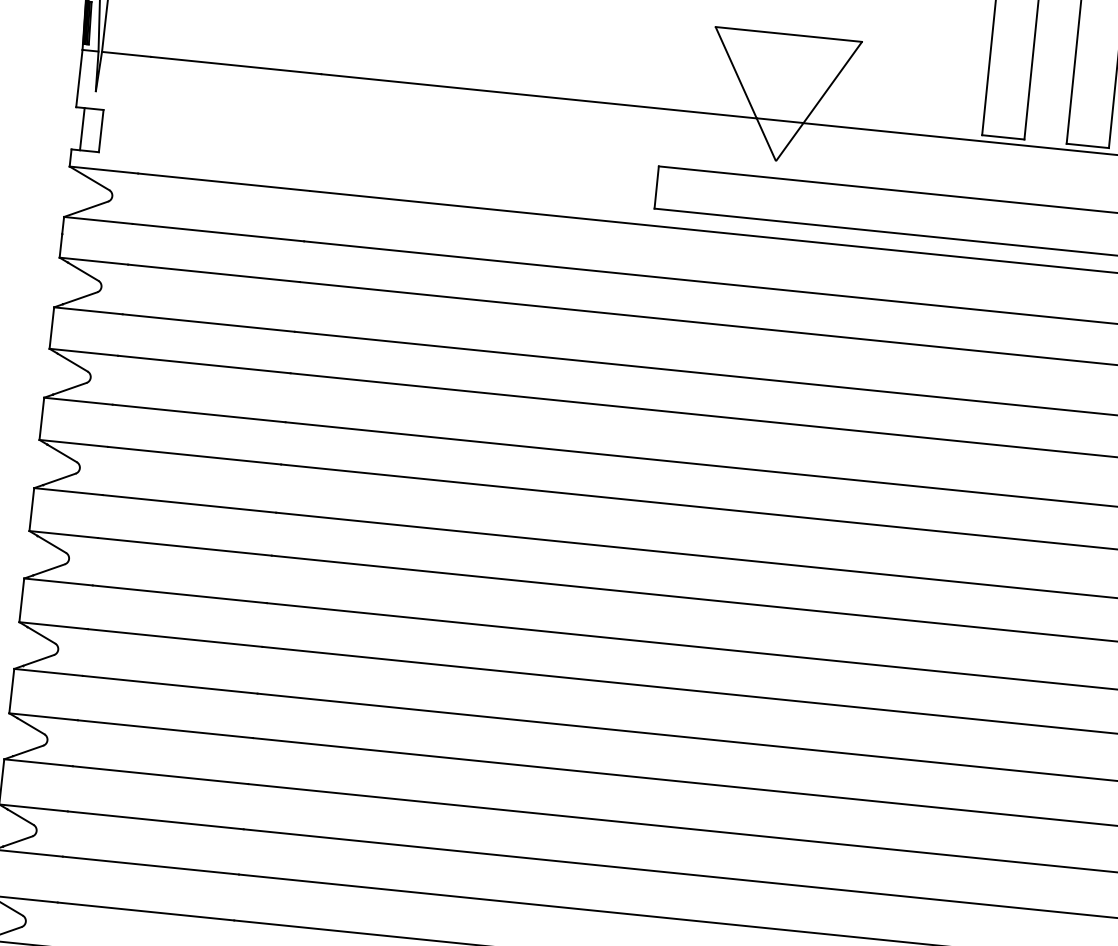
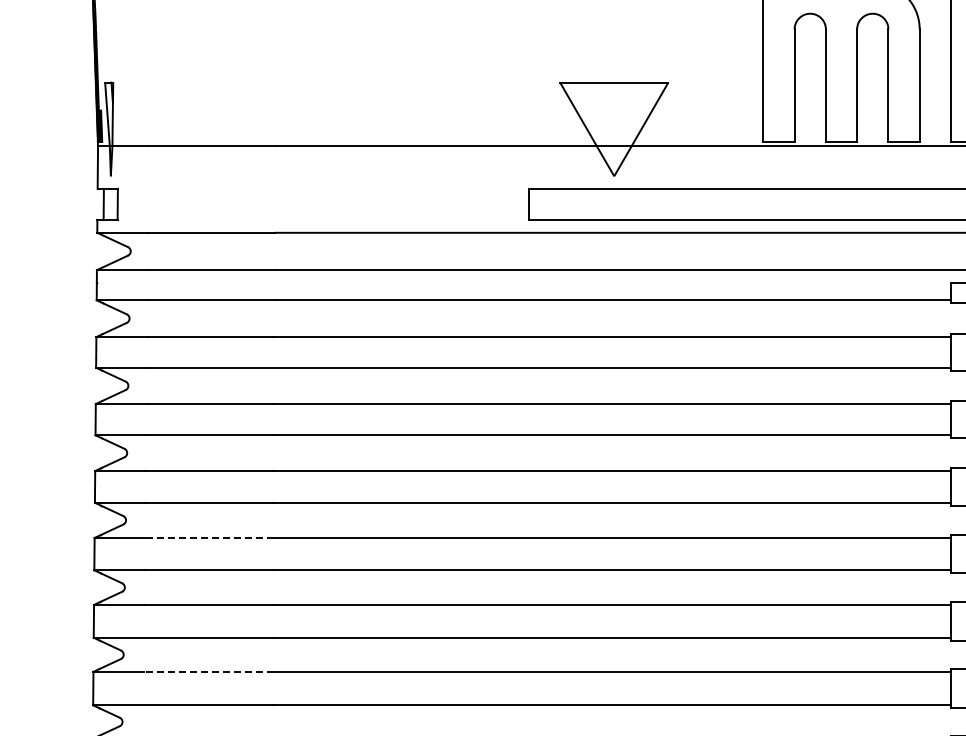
line: (179, 593) -> (209, 537), solid -> dashed
line: (161, 774) -> (209, 671), solid -> dashed

